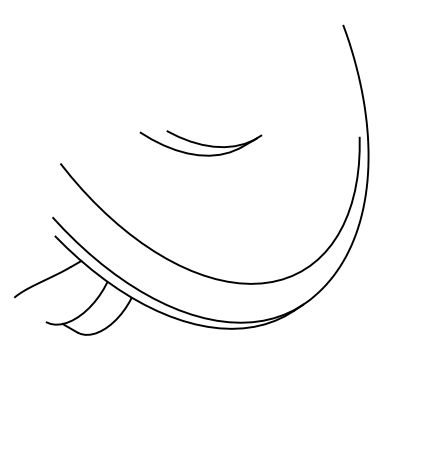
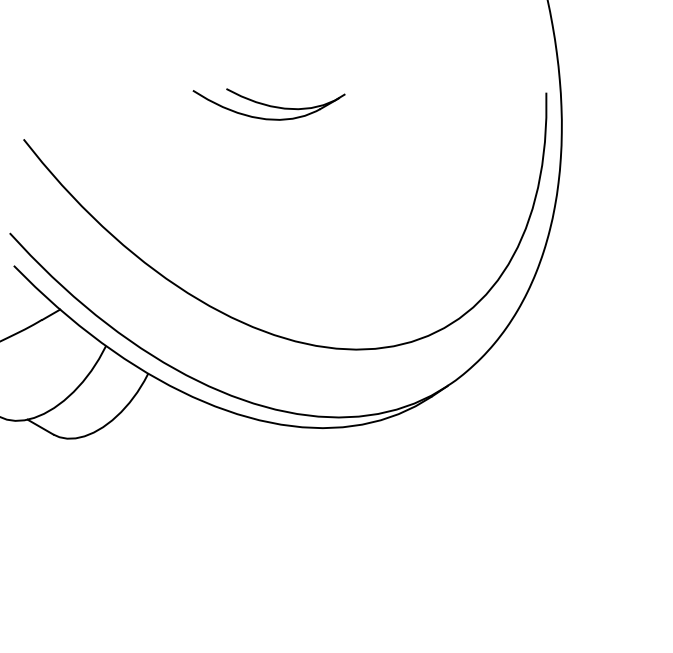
part: (200, 143) -> (268, 104), size x0.71

